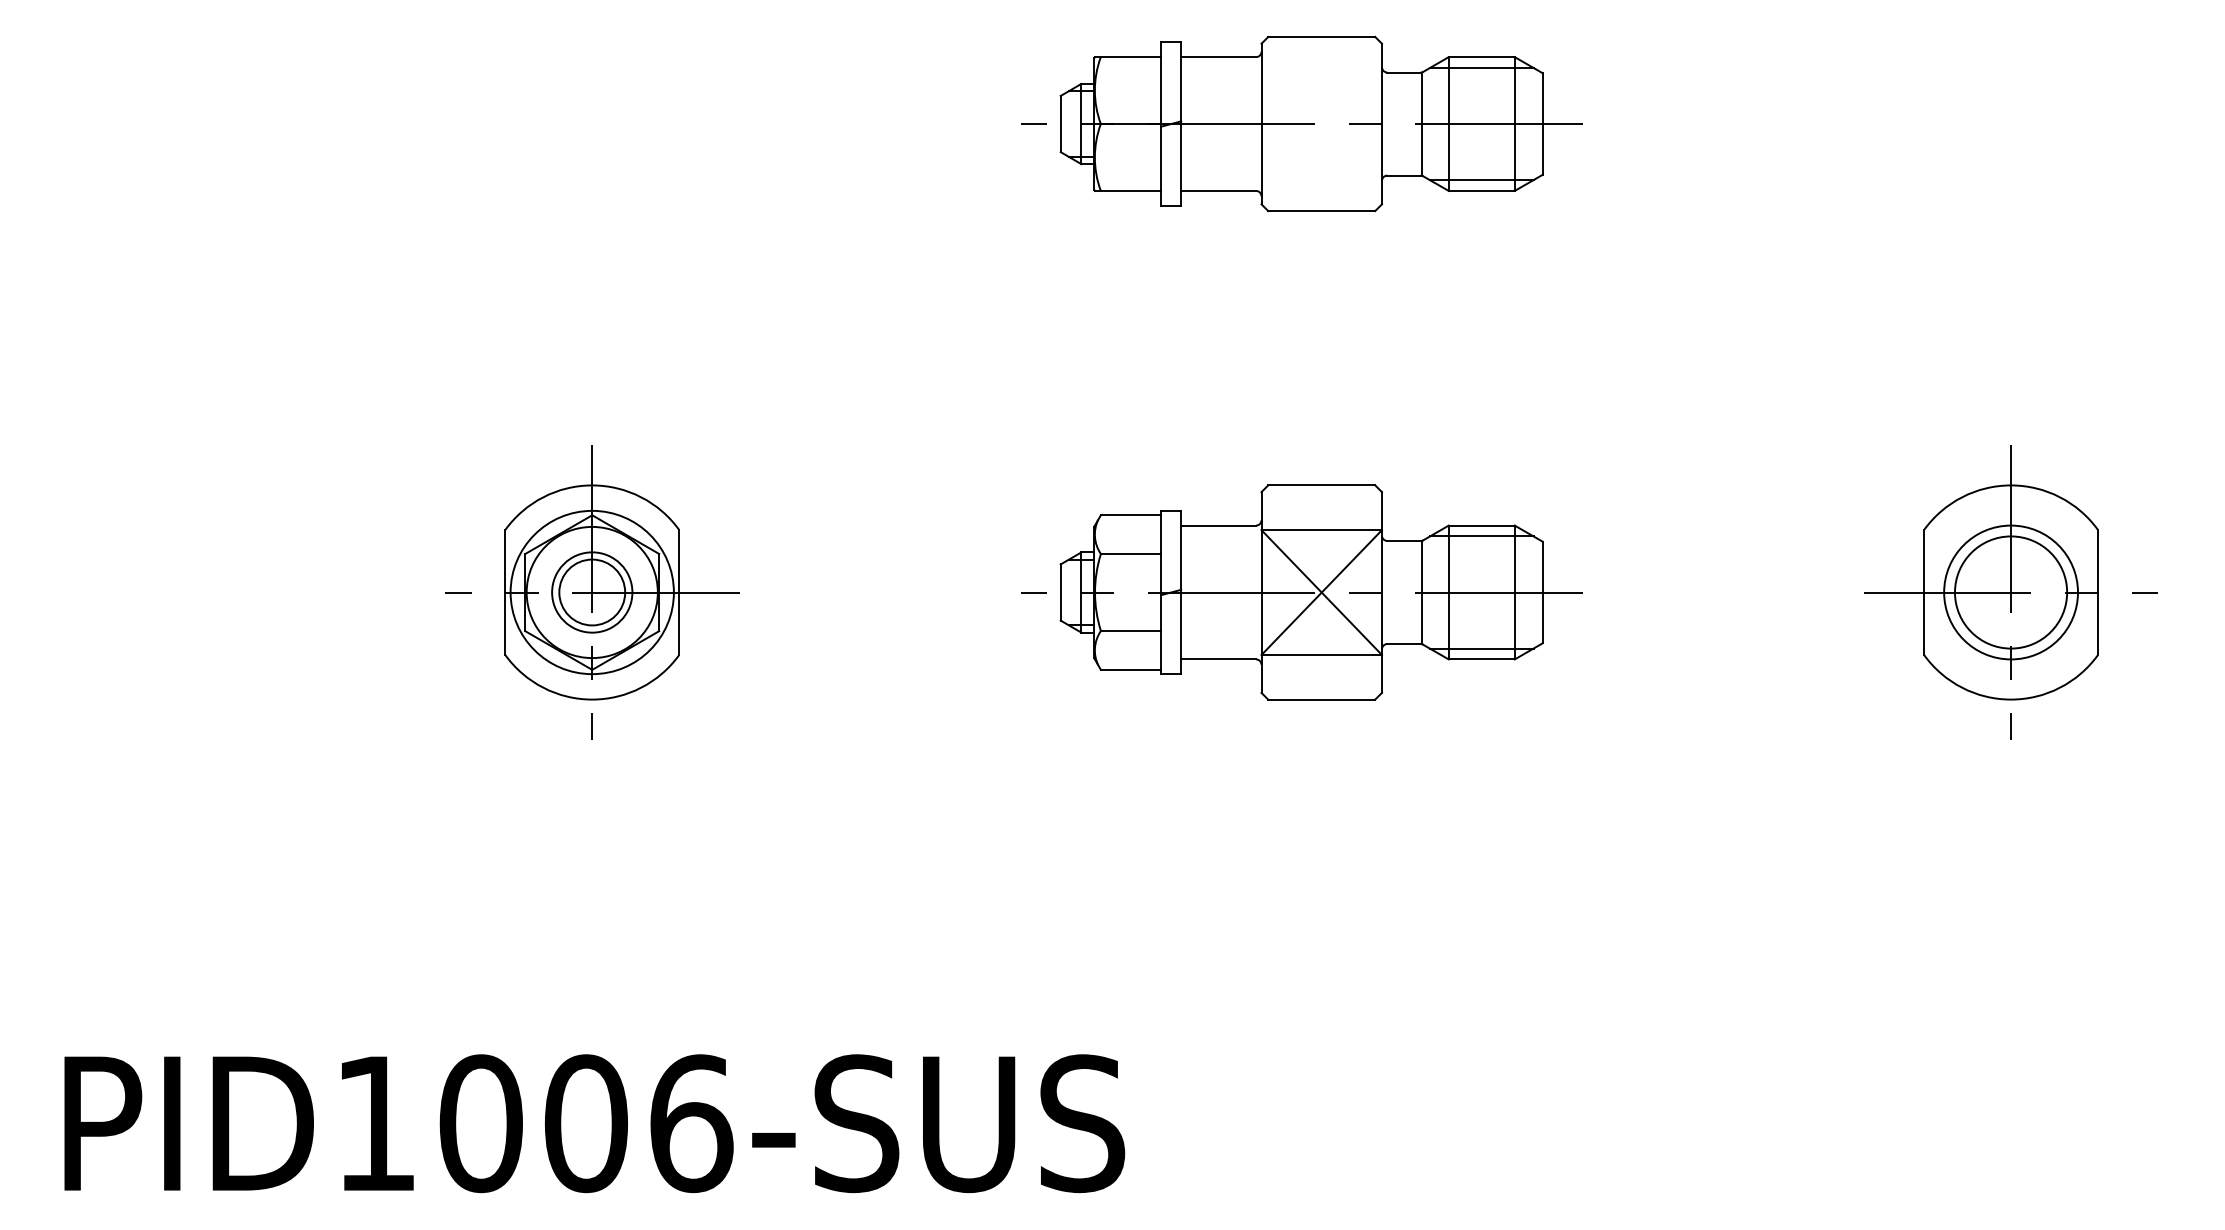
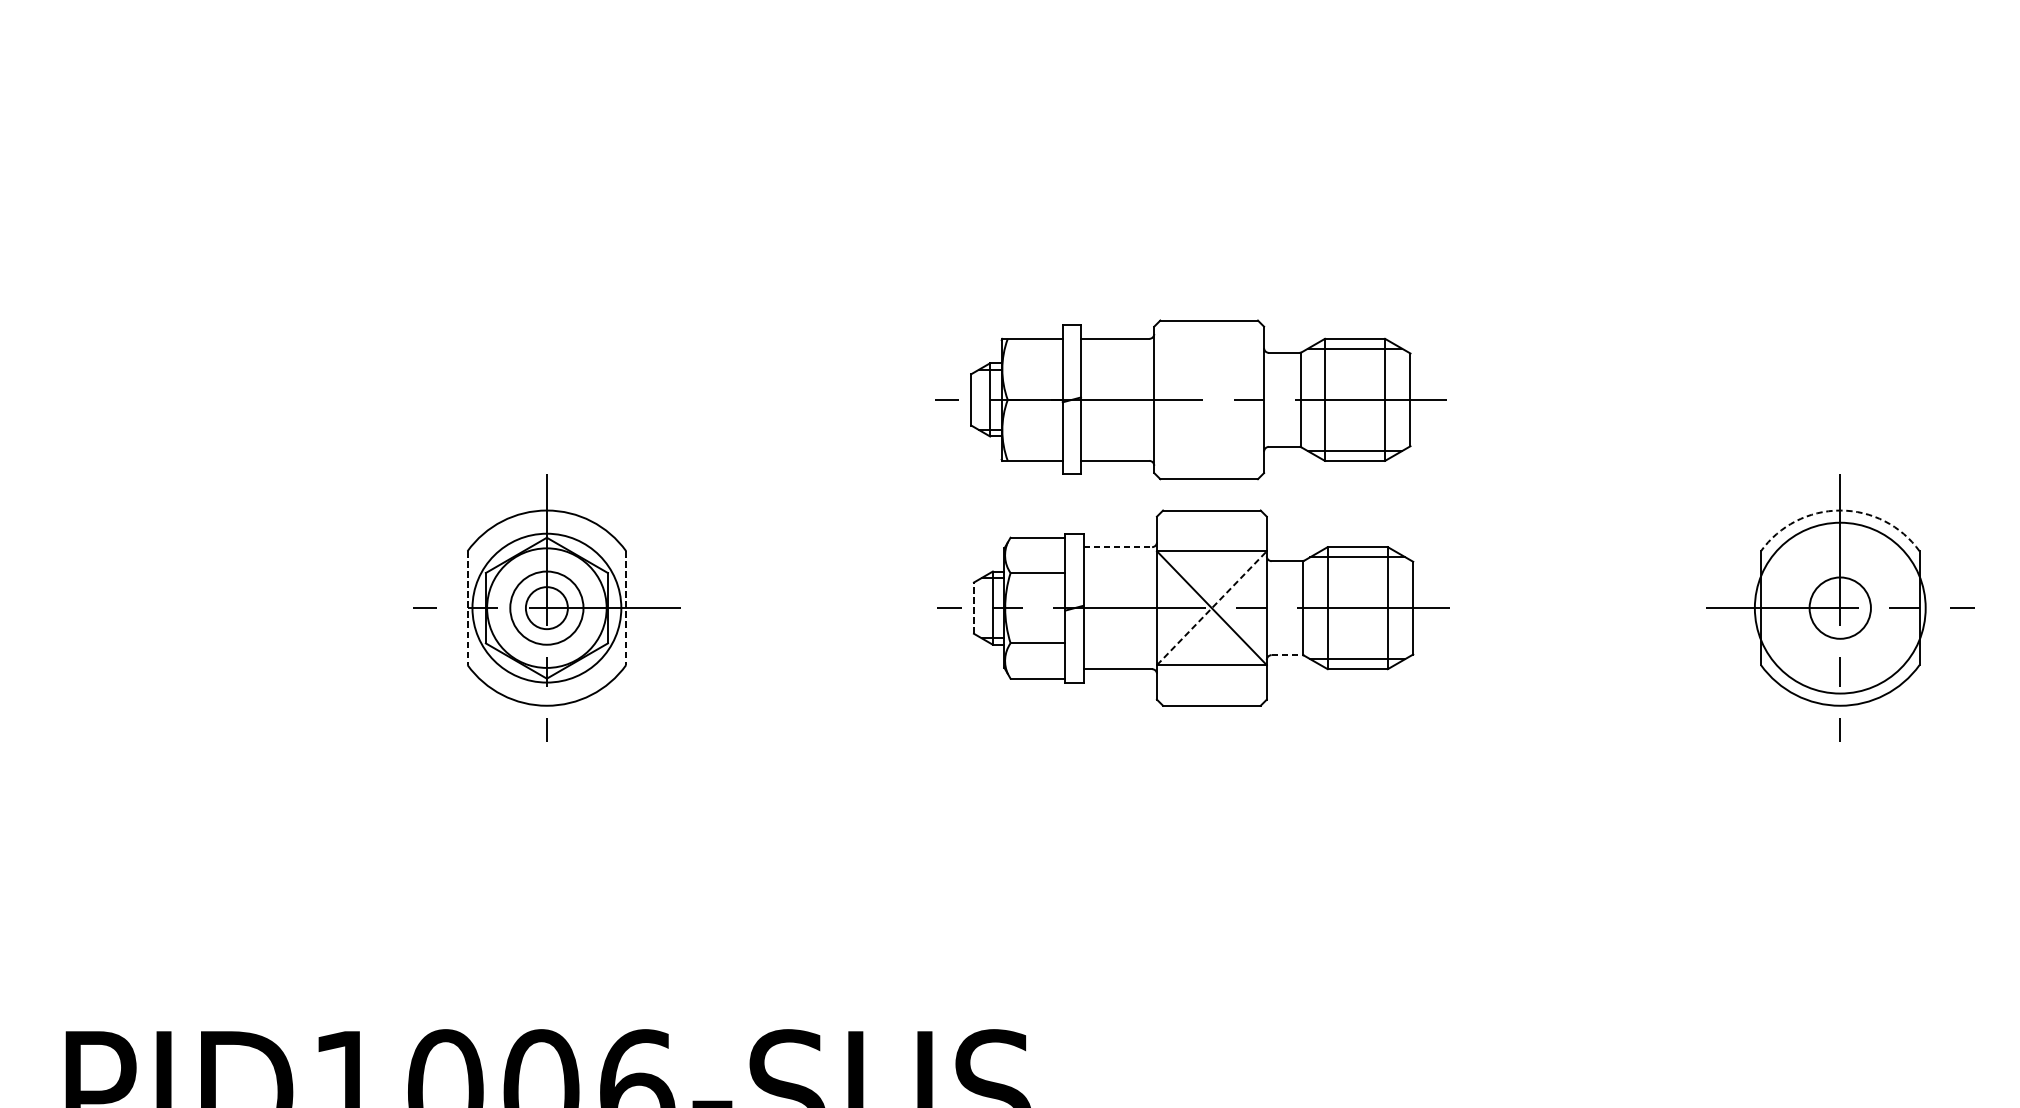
part: (1301, 124) -> (1190, 400), moved
arc: (2011, 485) -> (1840, 510), solid -> dashed
line: (1219, 525) -> (1118, 547), solid -> dashed
circle: (592, 592) -> (547, 608), size x0.7
line: (1060, 592) -> (973, 608), solid -> dashed
line: (1321, 592) -> (1211, 608), solid -> dashed
circle: (2010, 592) -> (1839, 608), size x0.6
circle: (2010, 592) -> (1839, 608), size x1.4
line: (505, 593) -> (467, 609), solid -> dashed
line: (679, 593) -> (626, 609), solid -> dashed
line: (1403, 644) -> (1286, 655), solid -> dashed

